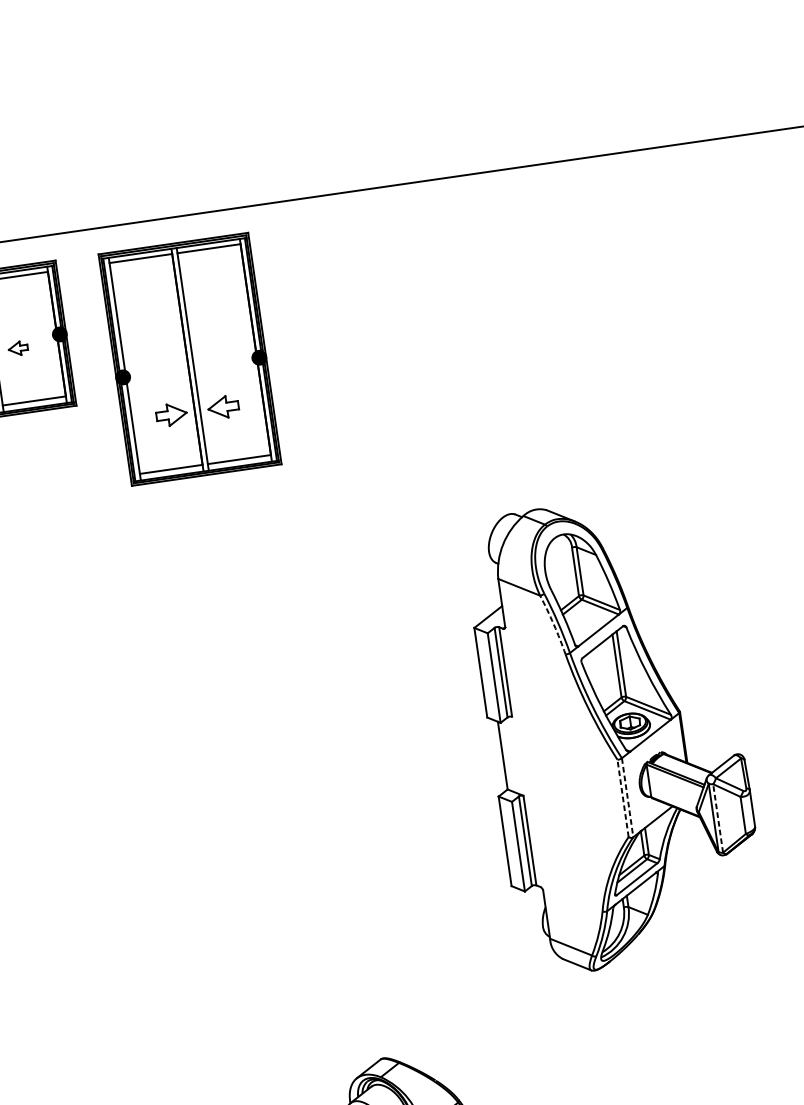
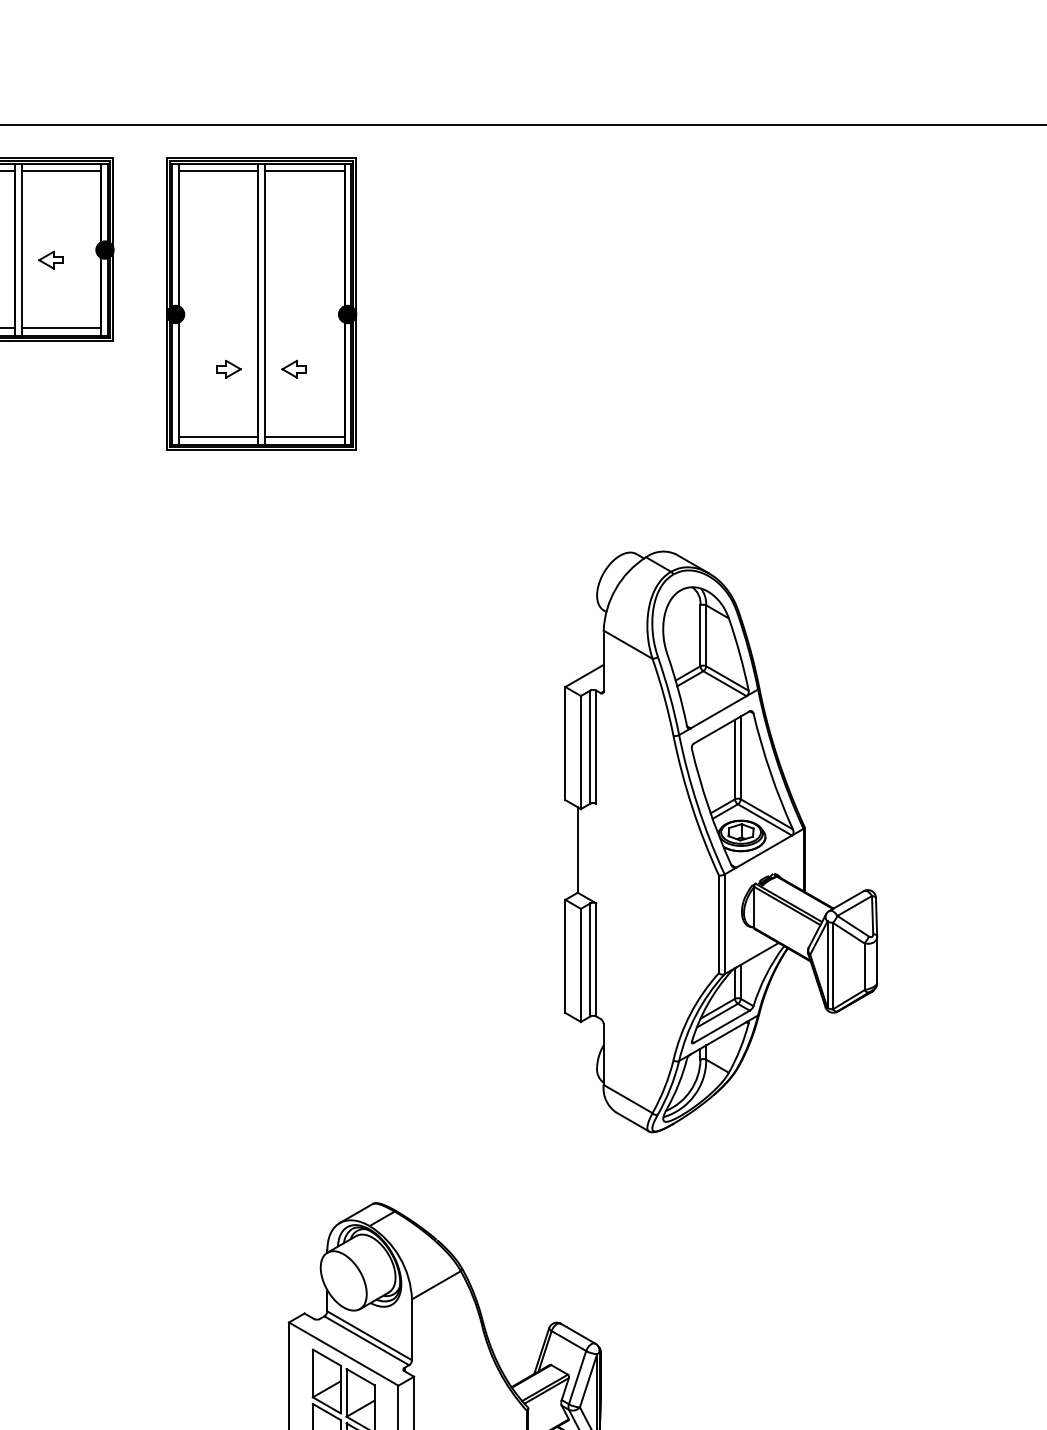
part: (222, 406) -> (293, 368), size x0.62
part: (171, 414) -> (228, 368), size x0.62
arc: (554, 624) -> (664, 697), dashed -> solid
line: (627, 797) -> (724, 924), dashed -> solid
line: (622, 798) -> (718, 924), dashed -> solid
line: (717, 818) -> (832, 965), dashed -> solid

